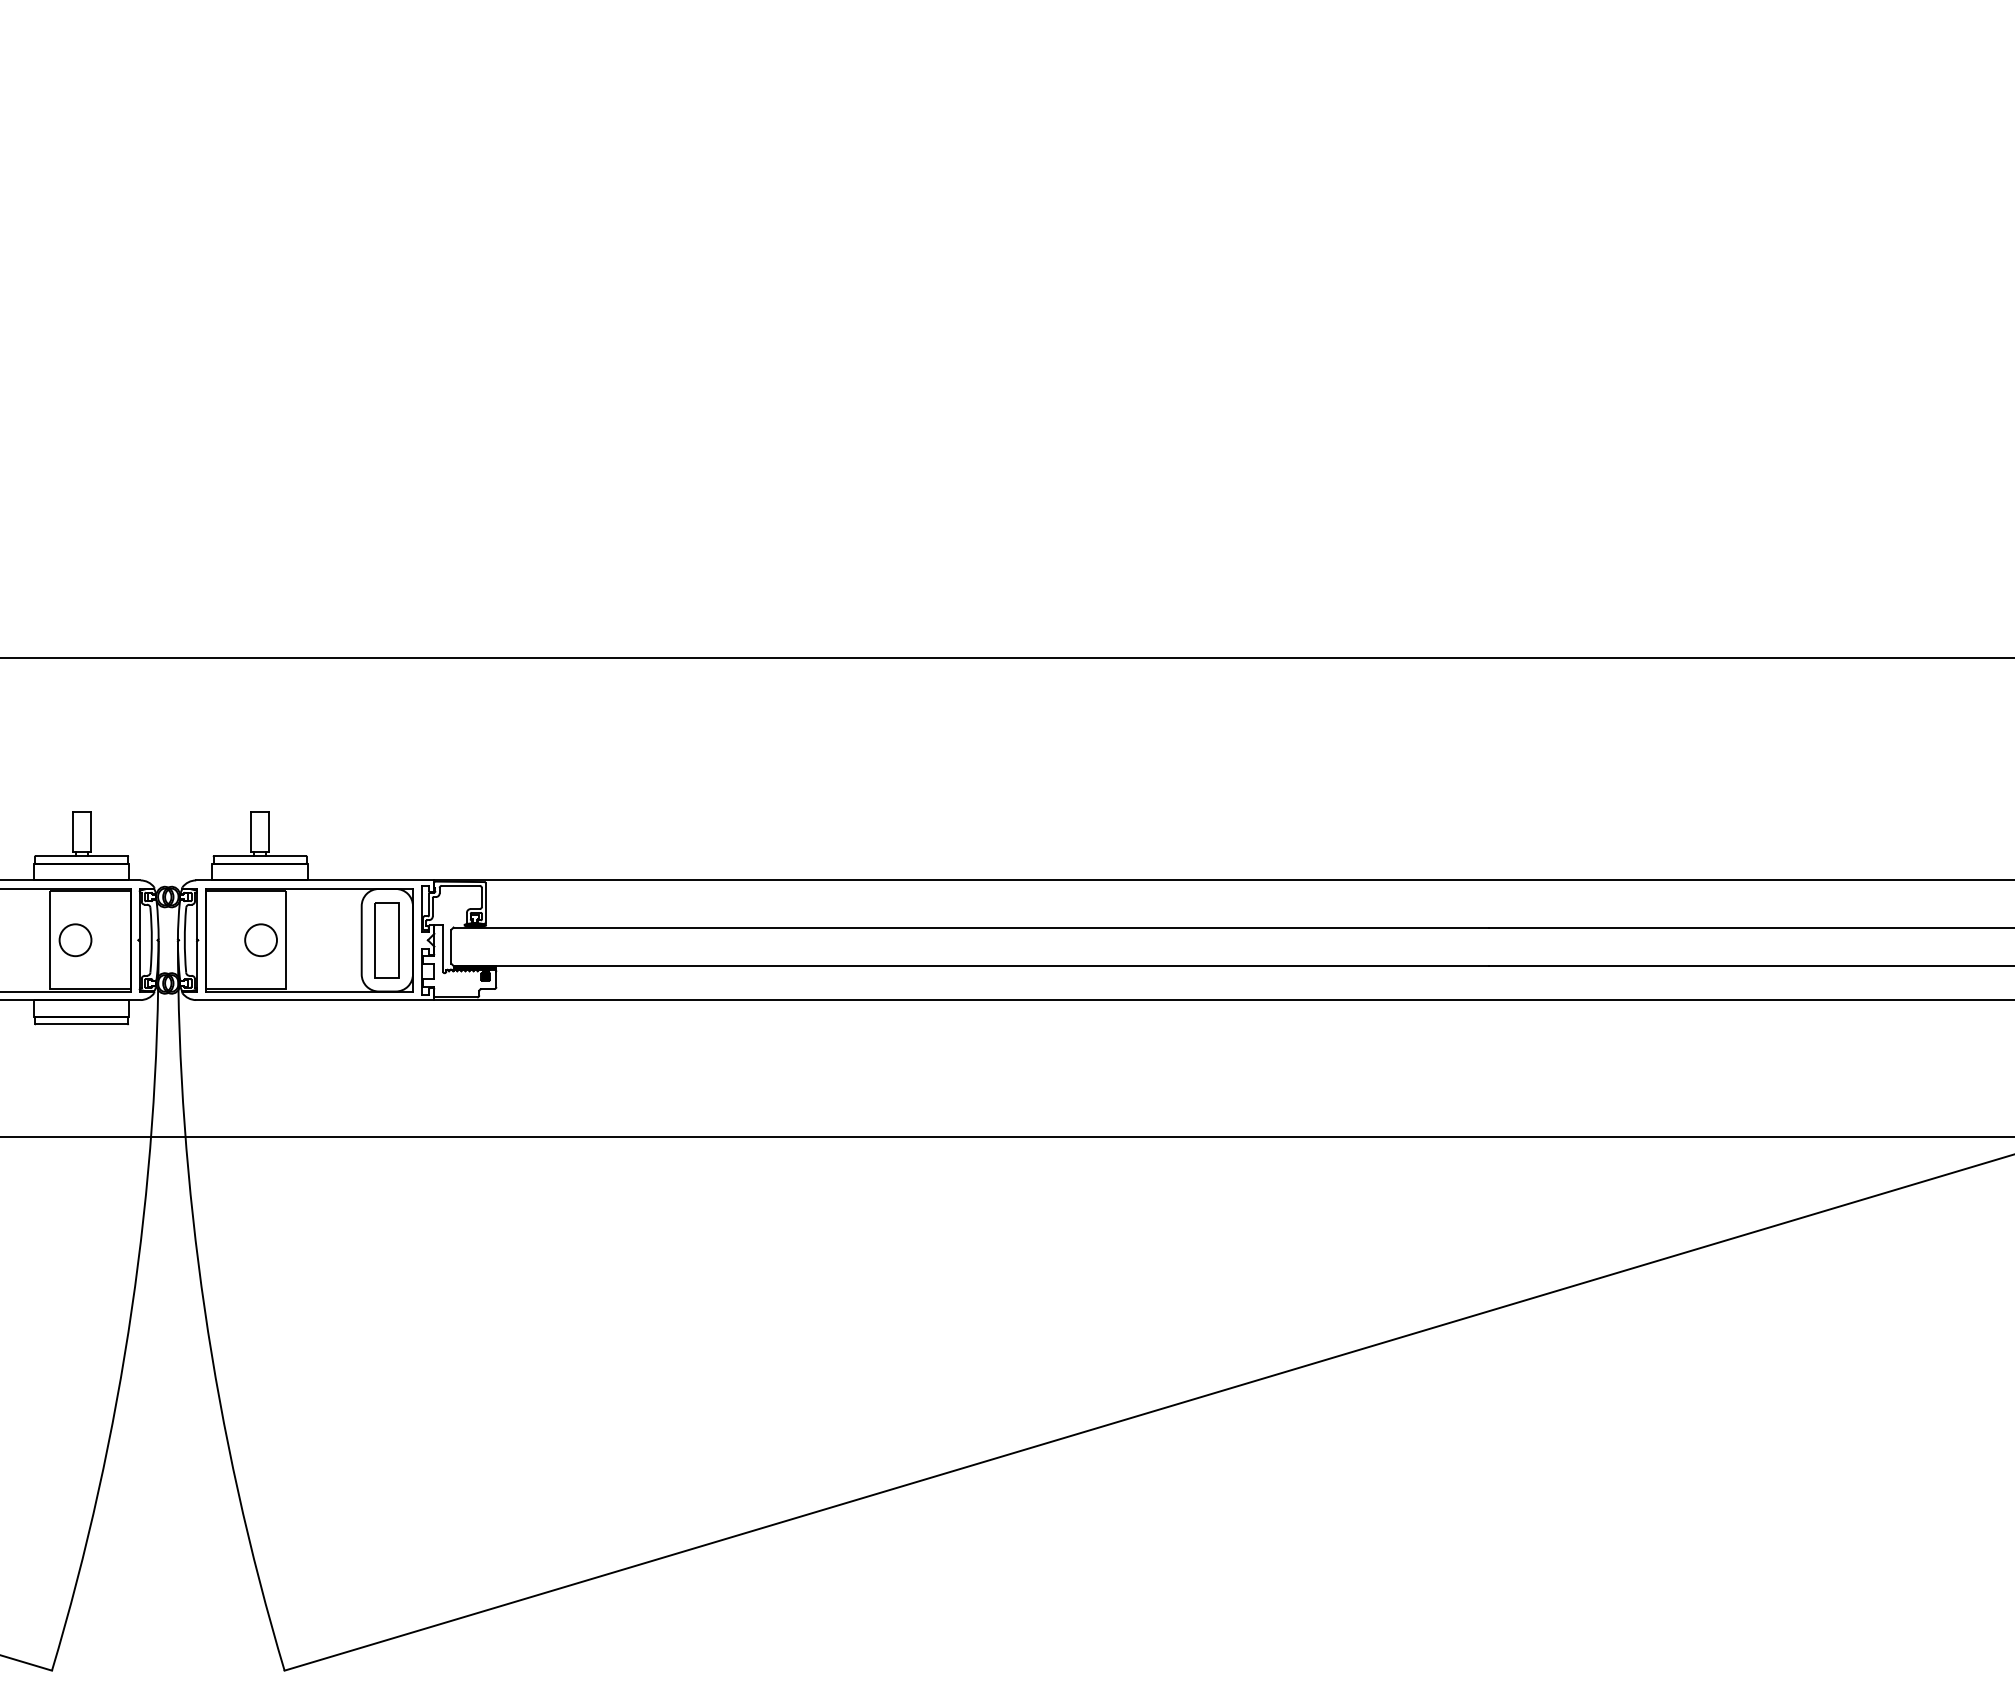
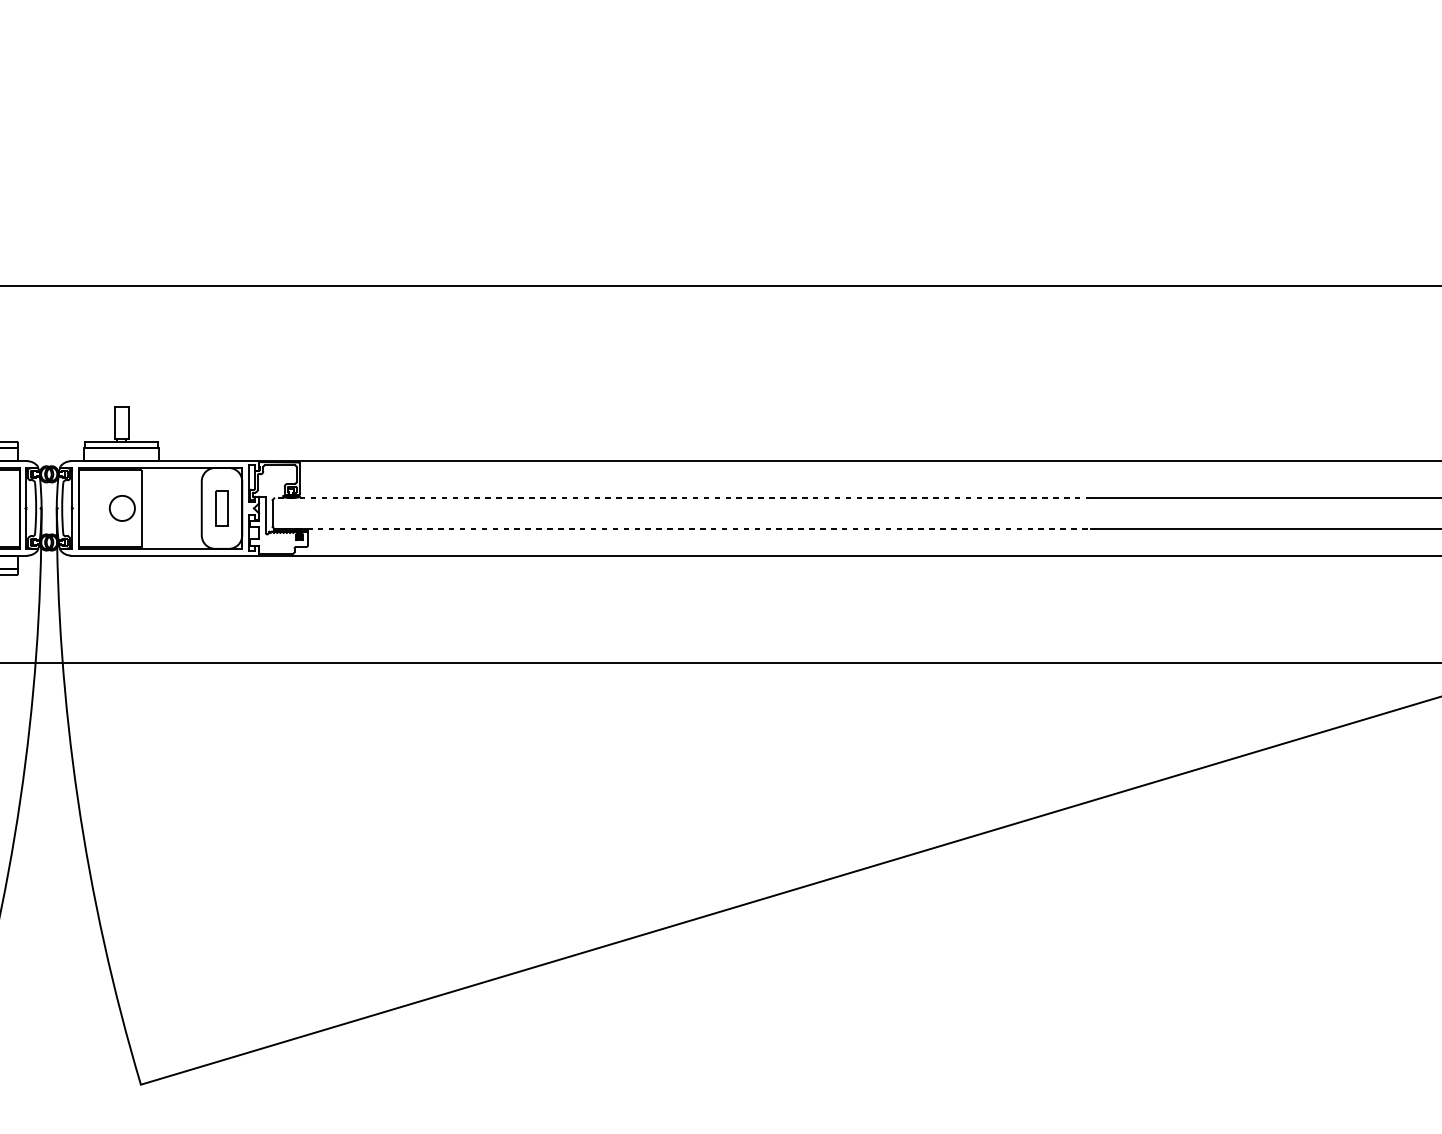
line: (971, 927) -> (682, 498), solid -> dashed
part: (386, 940) -> (221, 508), size x0.6
line: (971, 965) -> (682, 528), solid -> dashed

